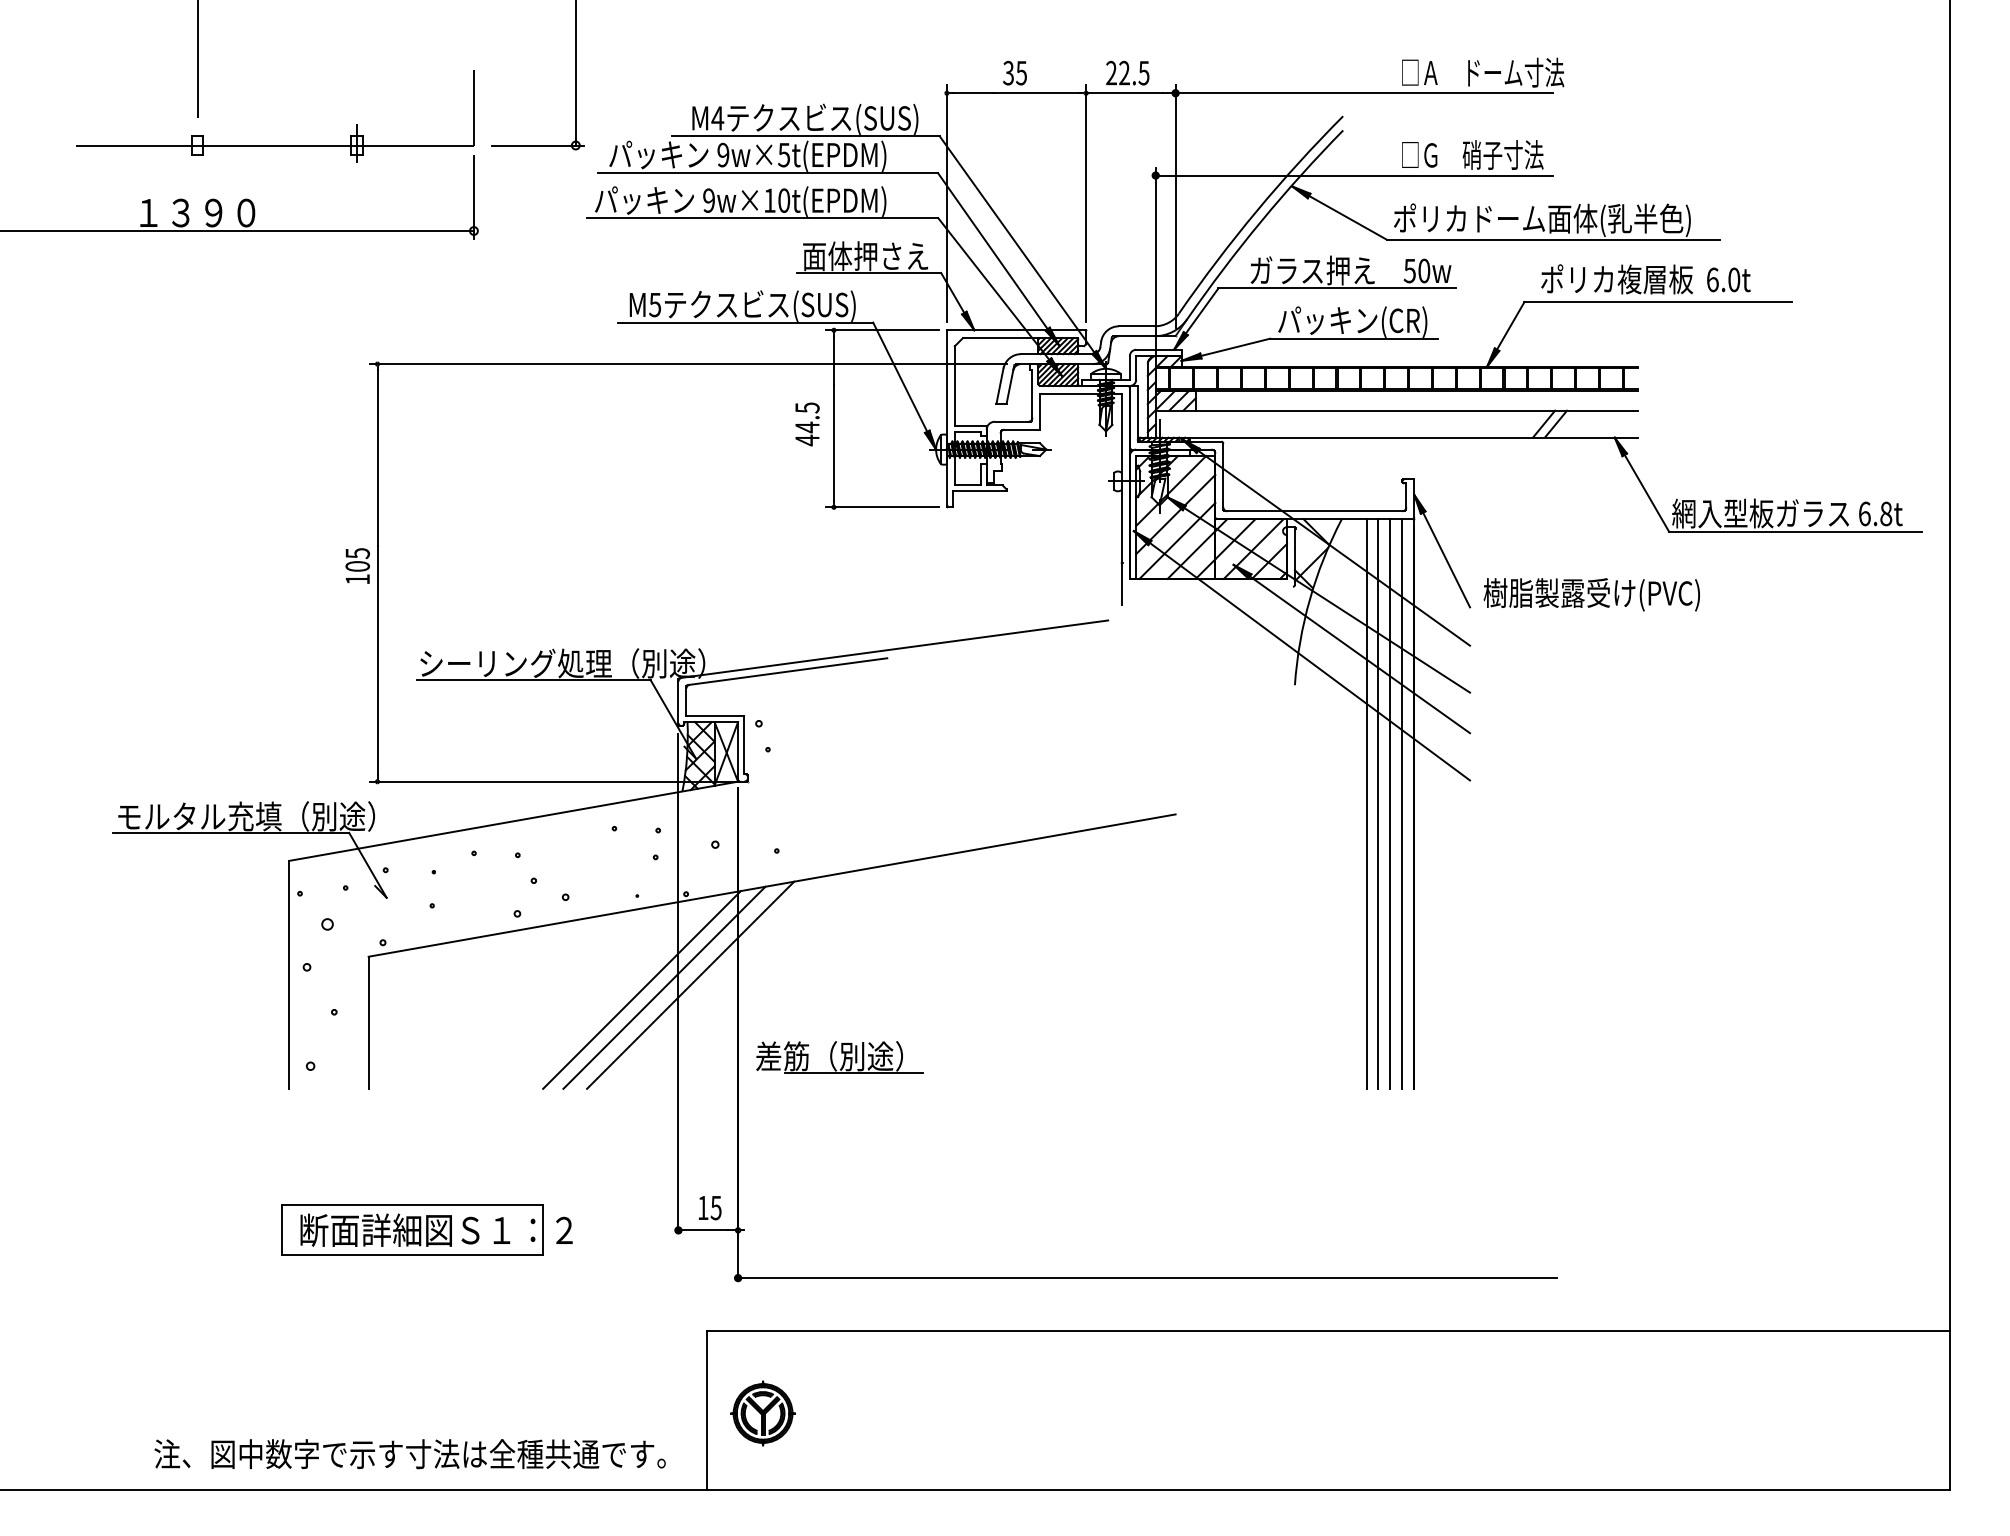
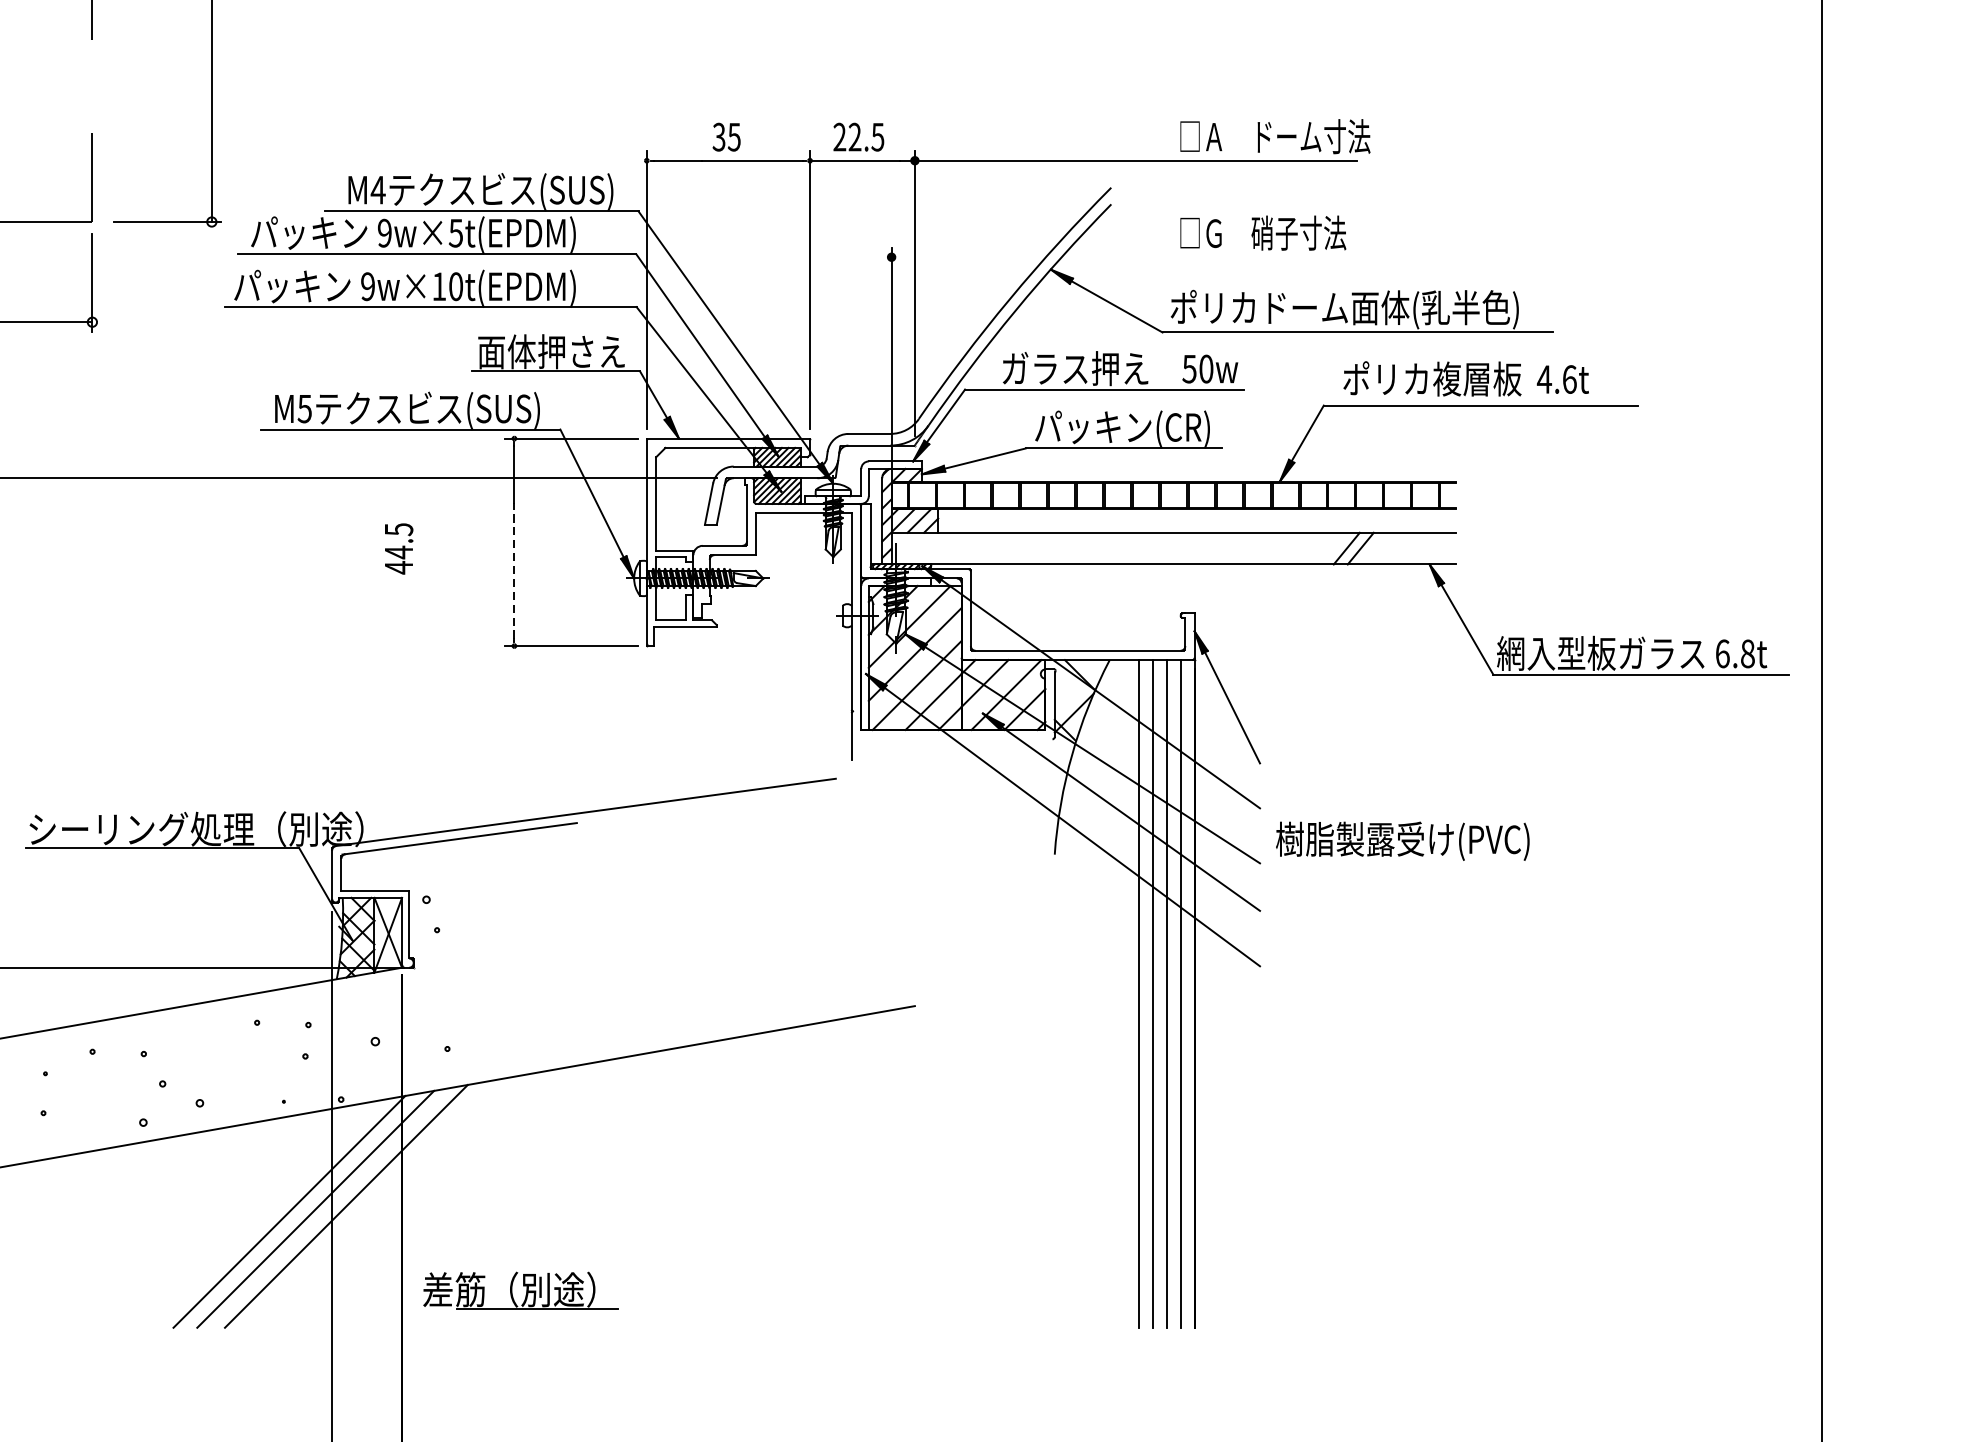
line: (1353, 175) -> (1123, 257), removed
text: (1723, 279) -> (1557, 379), 6.0t -> 4.6t
text: (807, 424) -> (399, 549), moved
line: (833, 442) -> (513, 570), solid -> dashed
text: (1591, 594) -> (1402, 840), moved

